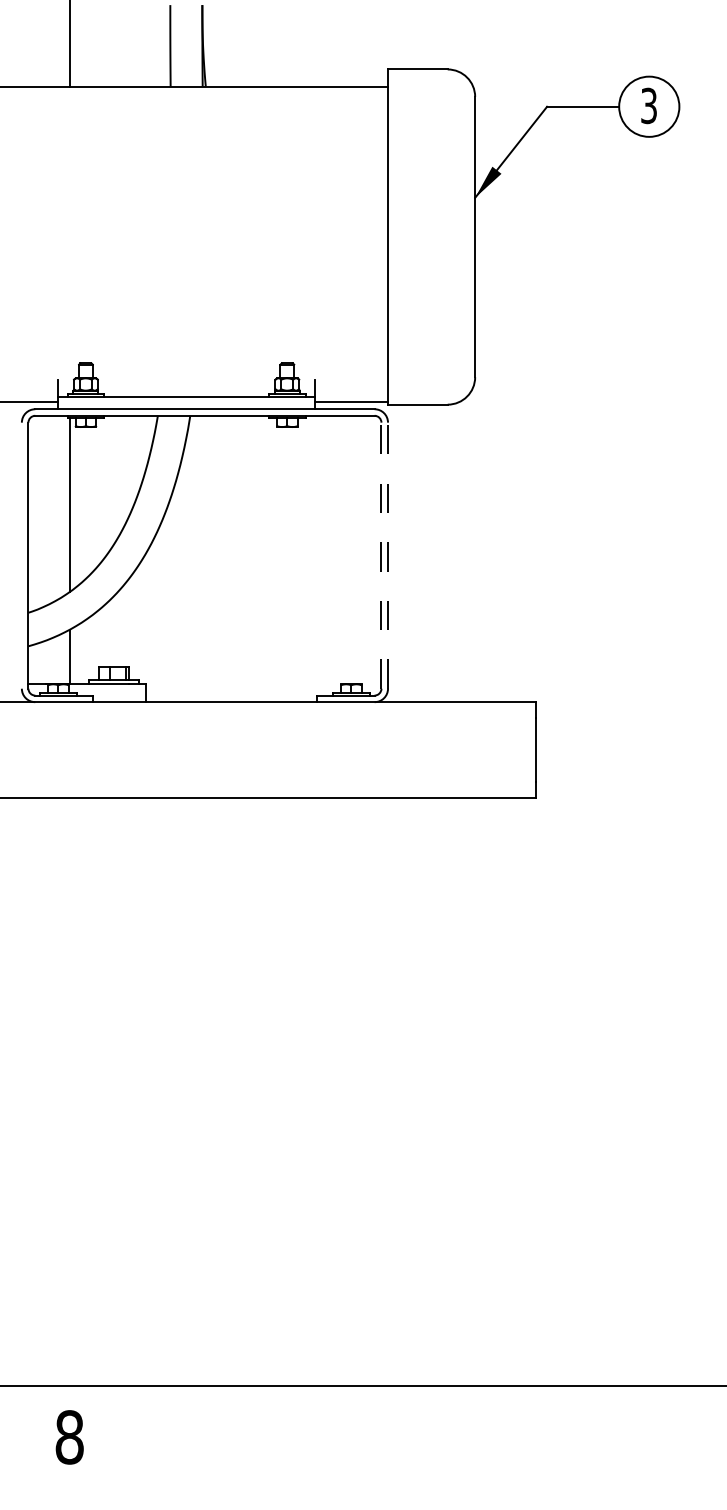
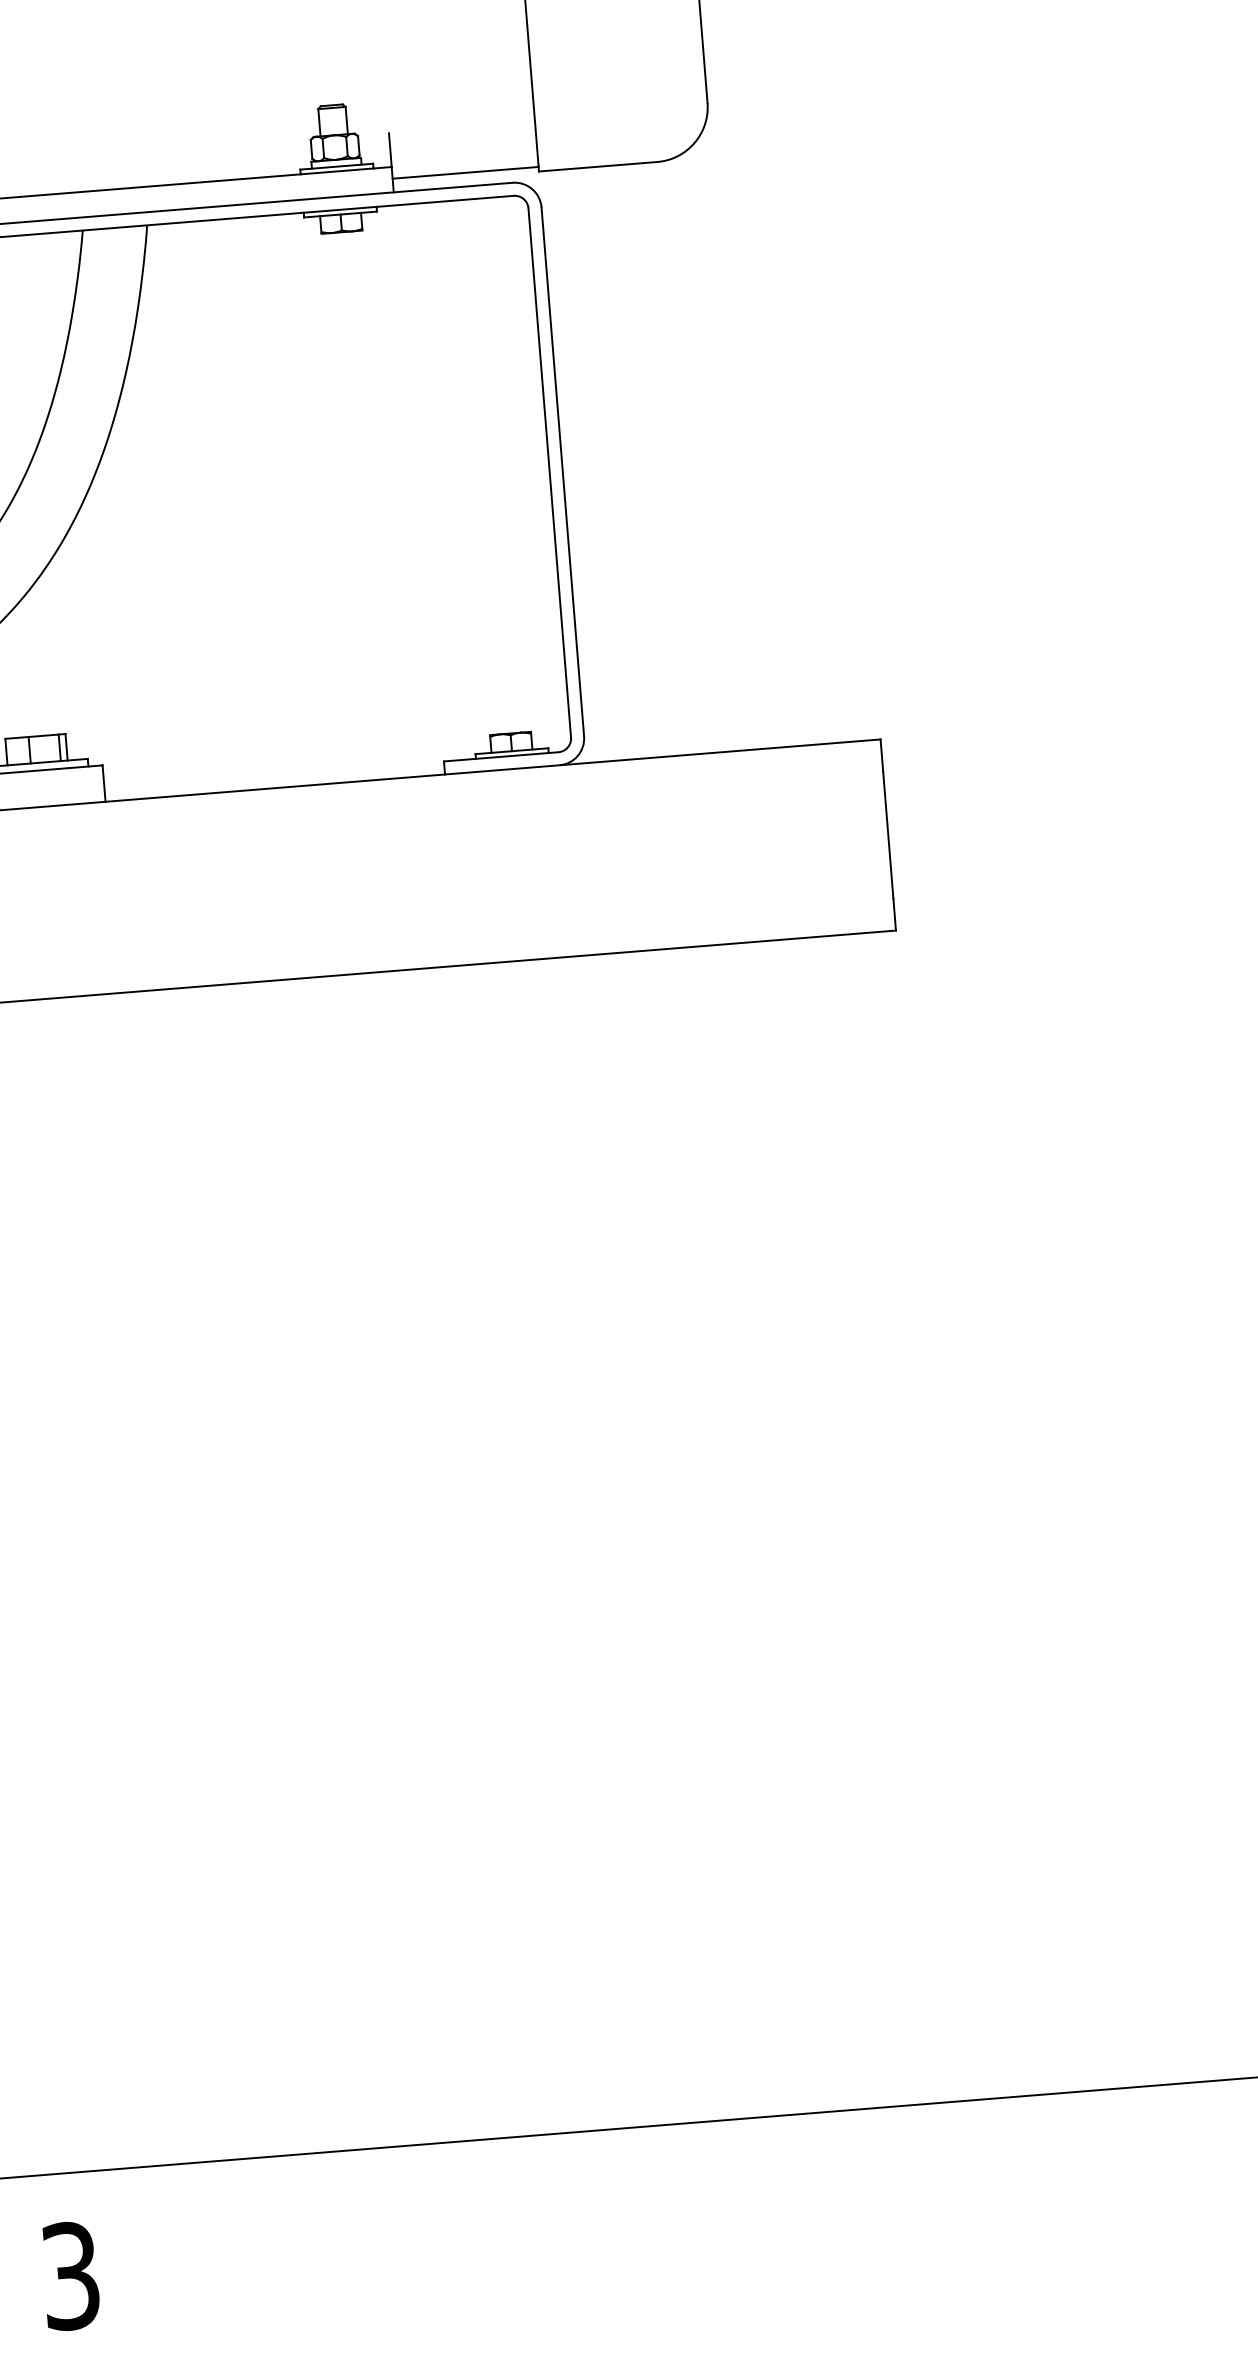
line: (381, 555) -> (549, 472), dashed -> solid
line: (388, 555) -> (563, 471), dashed -> solid
text: (69, 1437) -> (70, 2276), 8 -> 3

